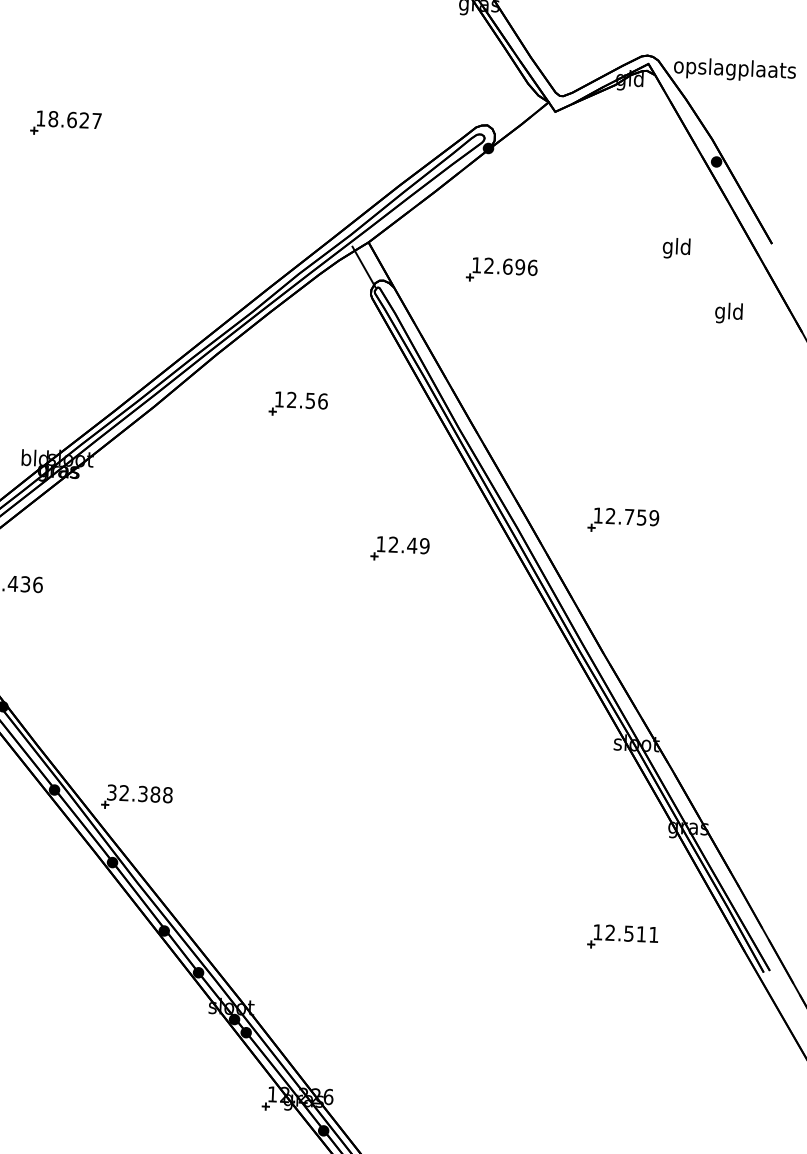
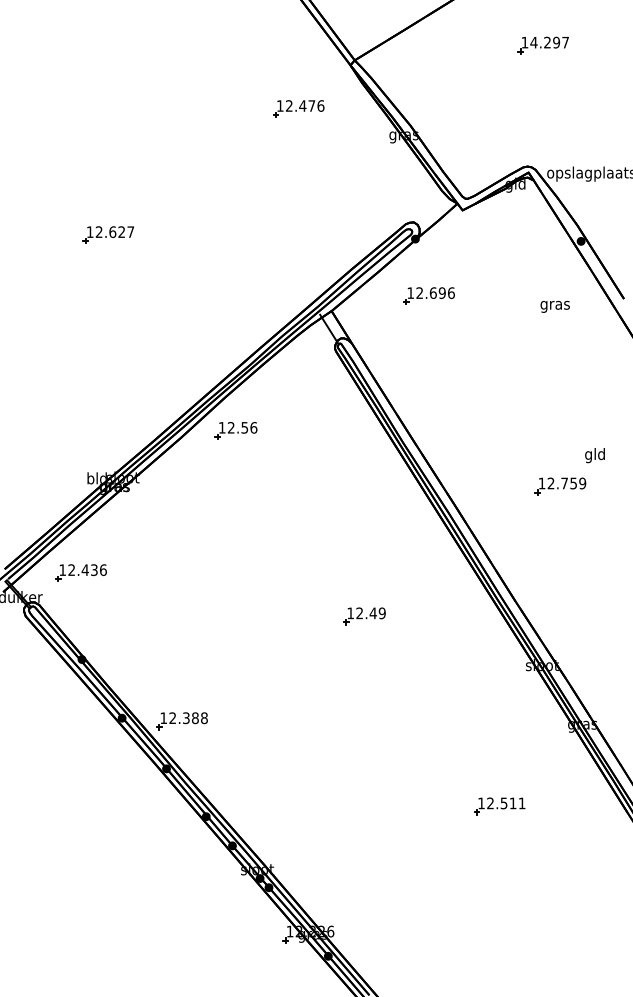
text: (52, 119) -> (98, 232), 18.627 -> 12.627
text: (675, 247) -> (554, 304), gld -> gras
part: (501, 269) -> (428, 295), moved
text: (728, 313) -> (594, 455), moved
part: (297, 403) -> (235, 430), moved
part: (623, 520) -> (560, 486), moved
part: (400, 549) -> (364, 616), moved
text: (111, 793) -> (163, 718), 32.388 -> 12.388
part: (622, 937) -> (499, 806), moved

